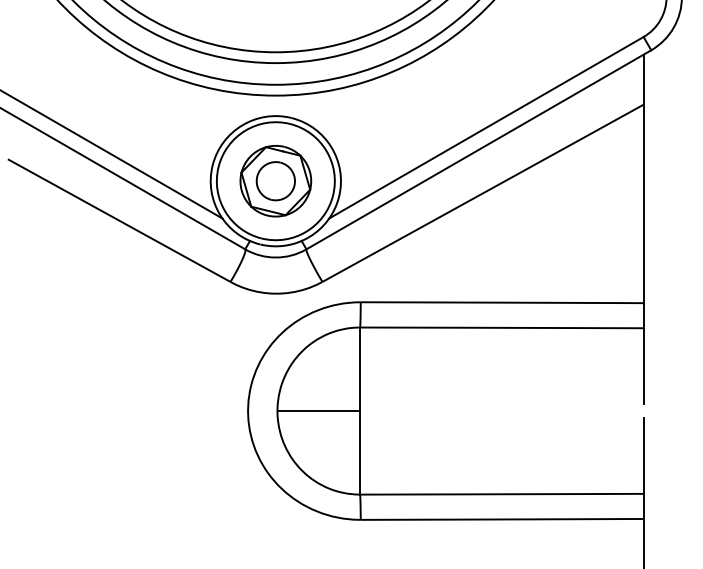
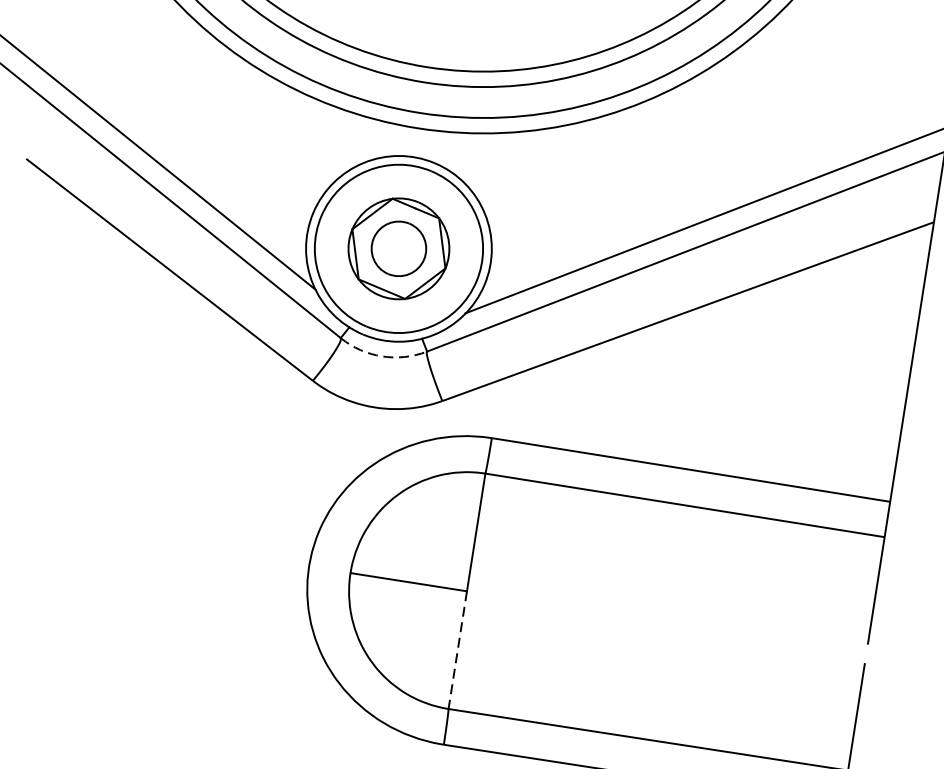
arc: (275, 257) -> (381, 356), solid -> dashed
line: (360, 452) -> (458, 649), solid -> dashed

